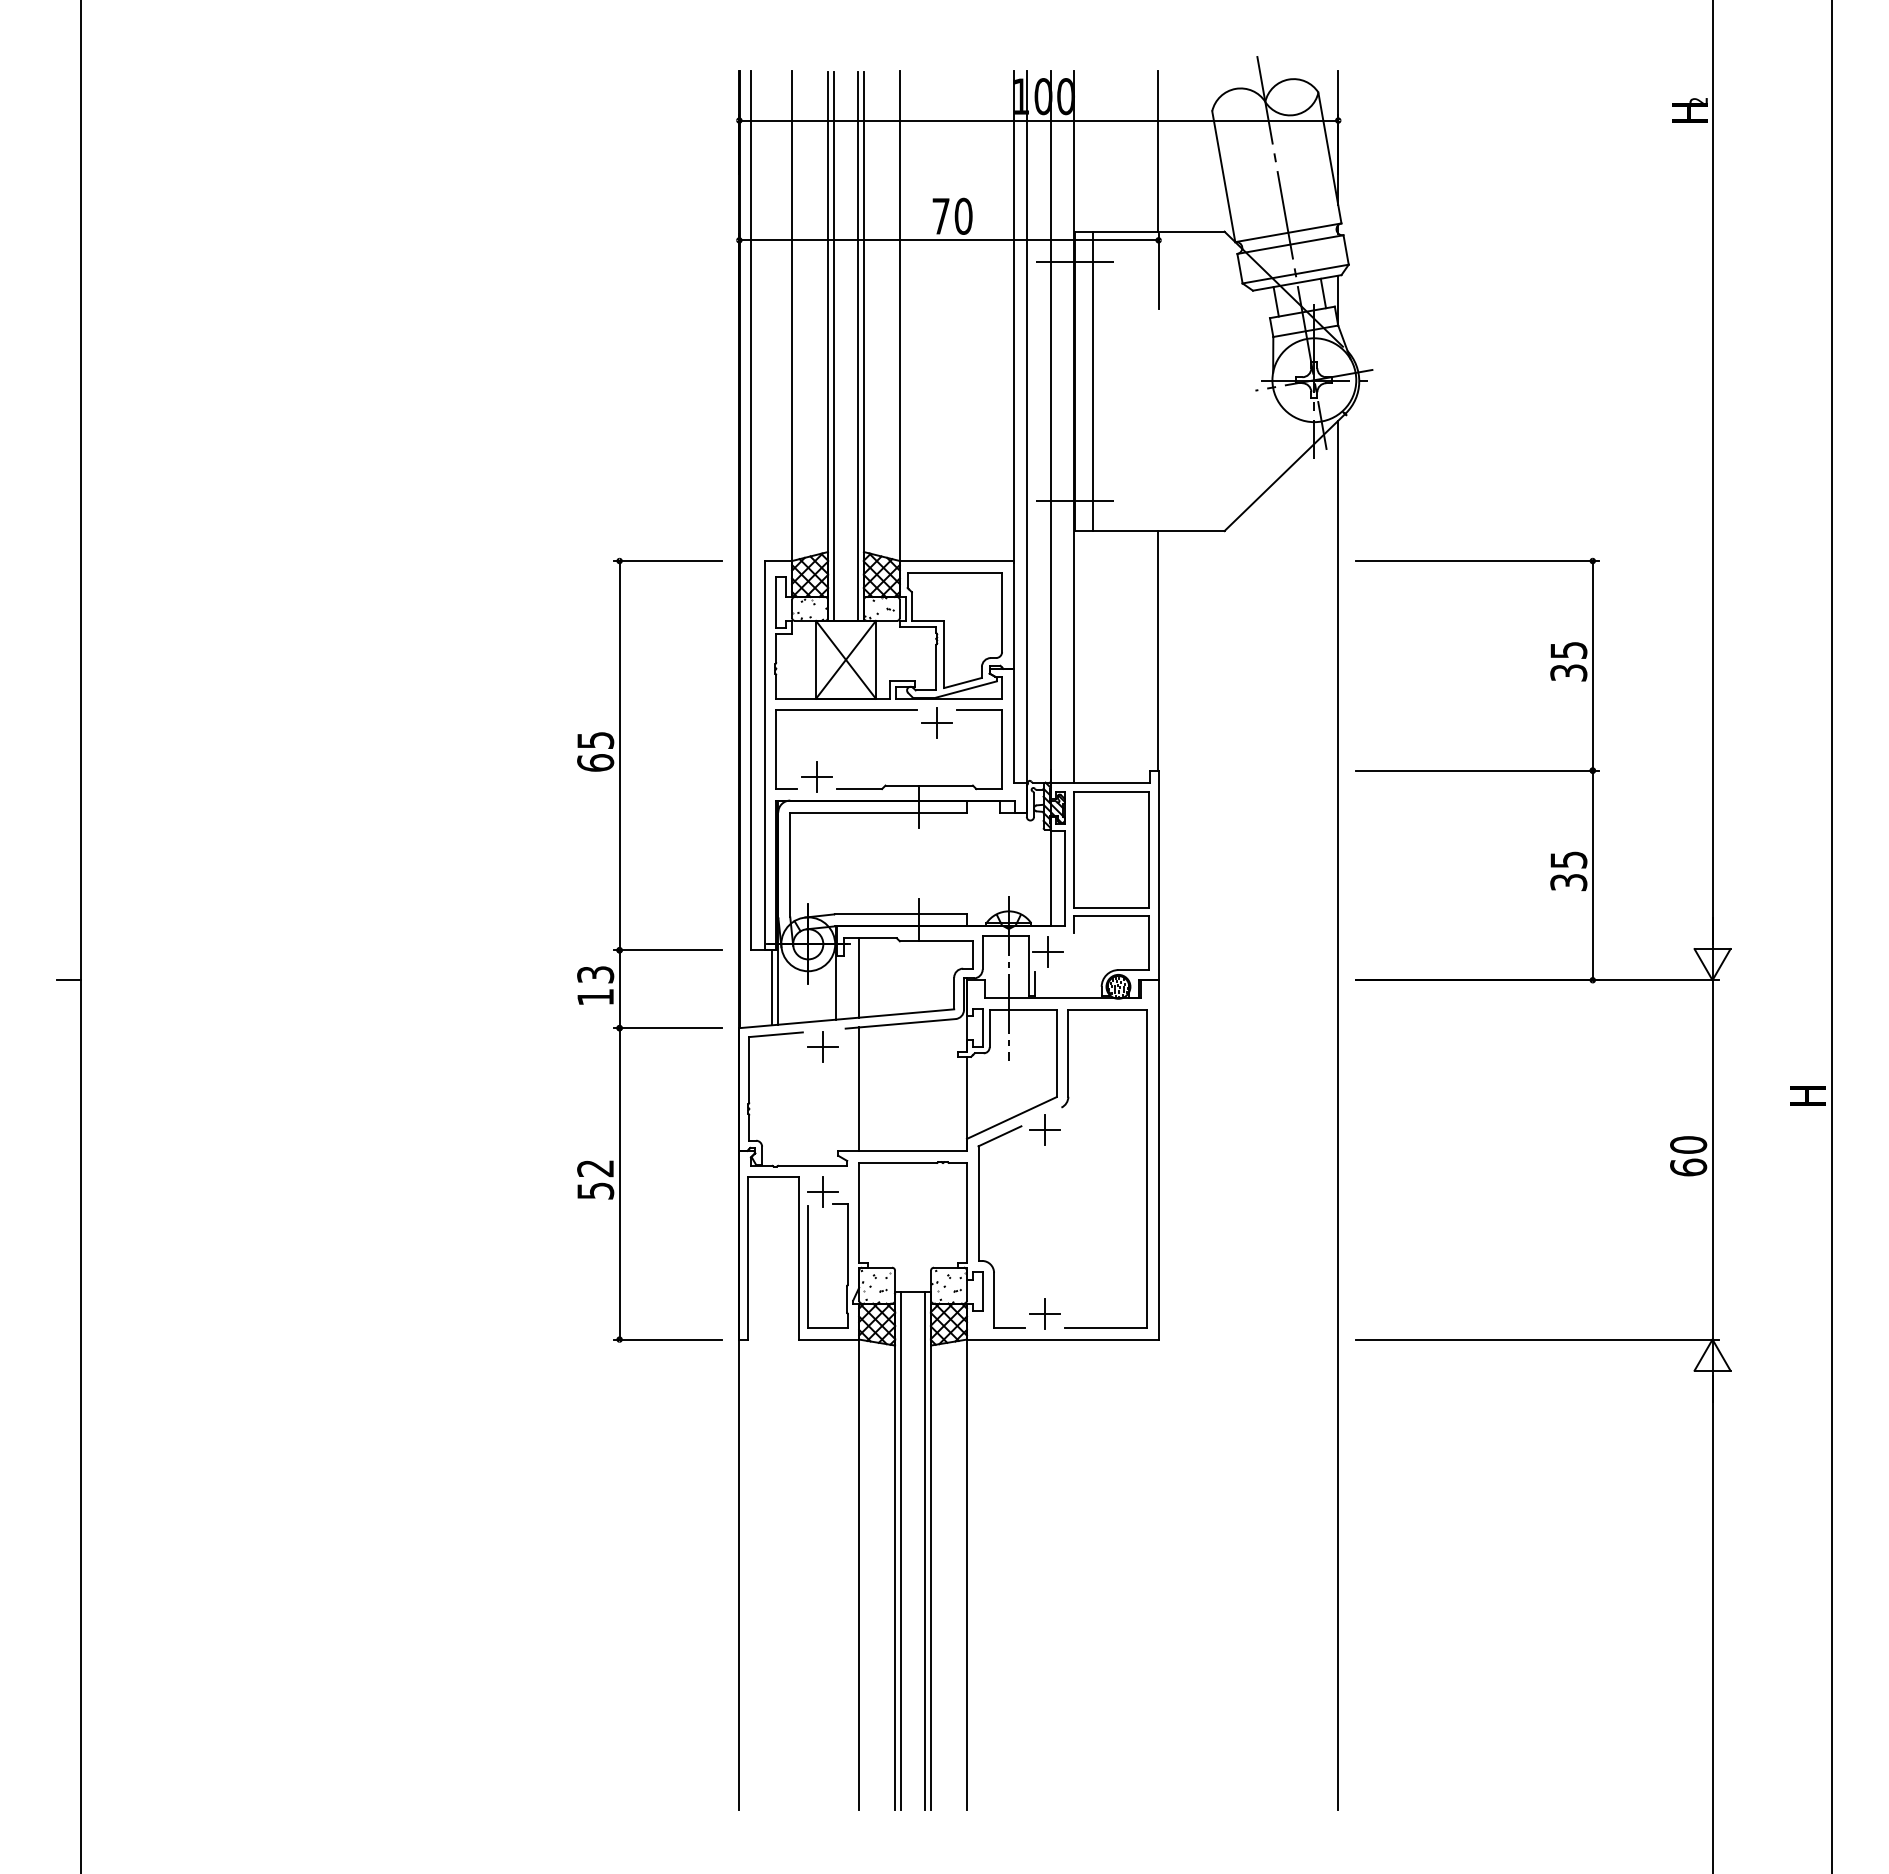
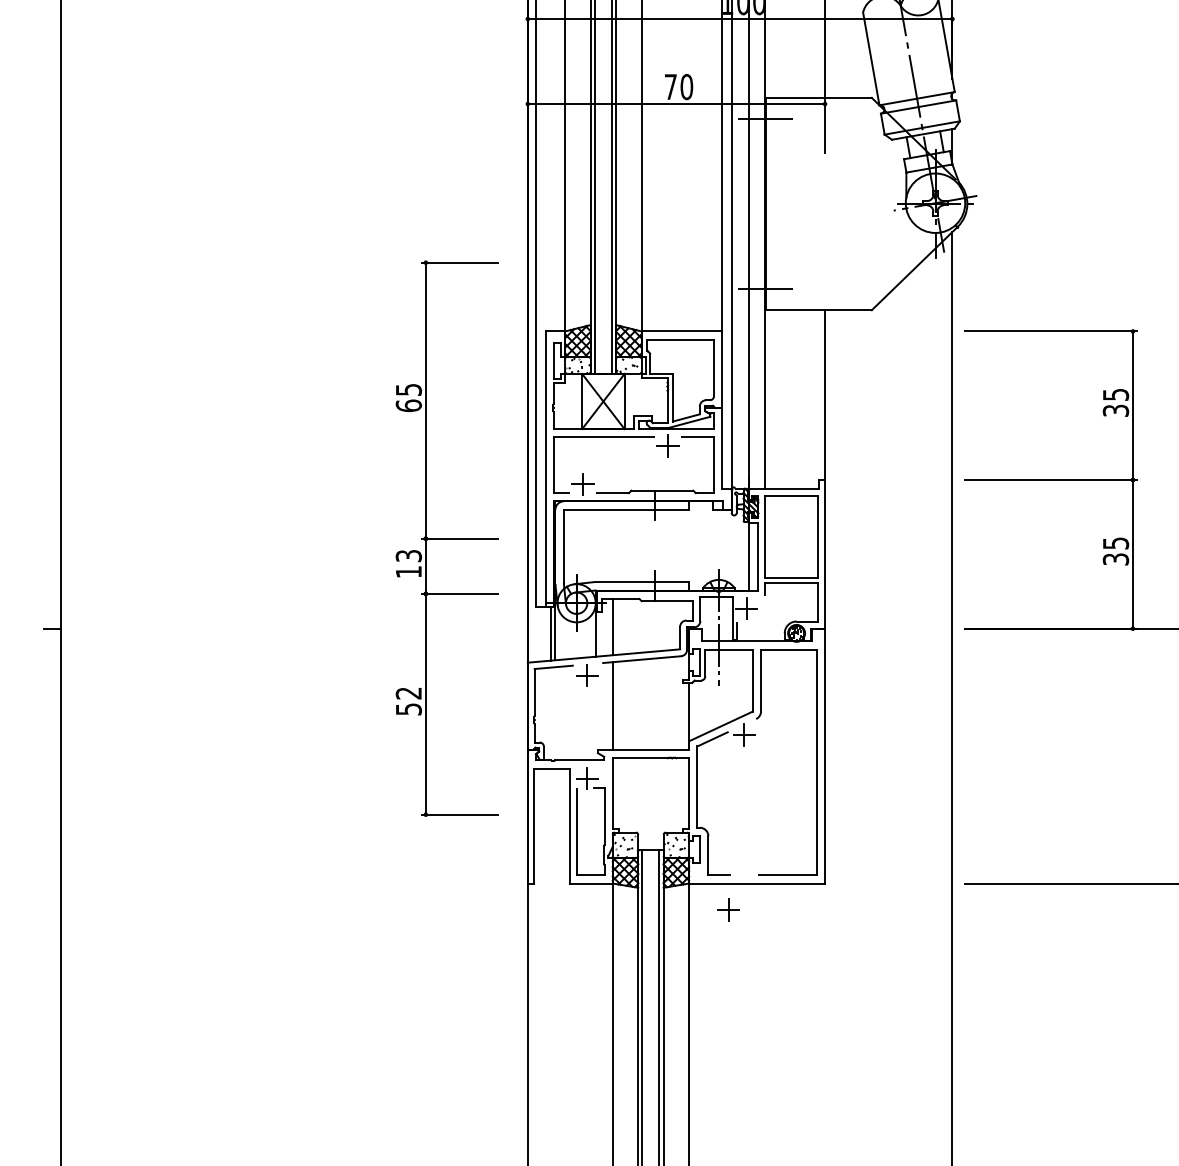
line: (1092, 381) -> (778, 204), removed
part: (649, 949) -> (447, 538), moved
part: (1044, 1313) -> (728, 909), moved

